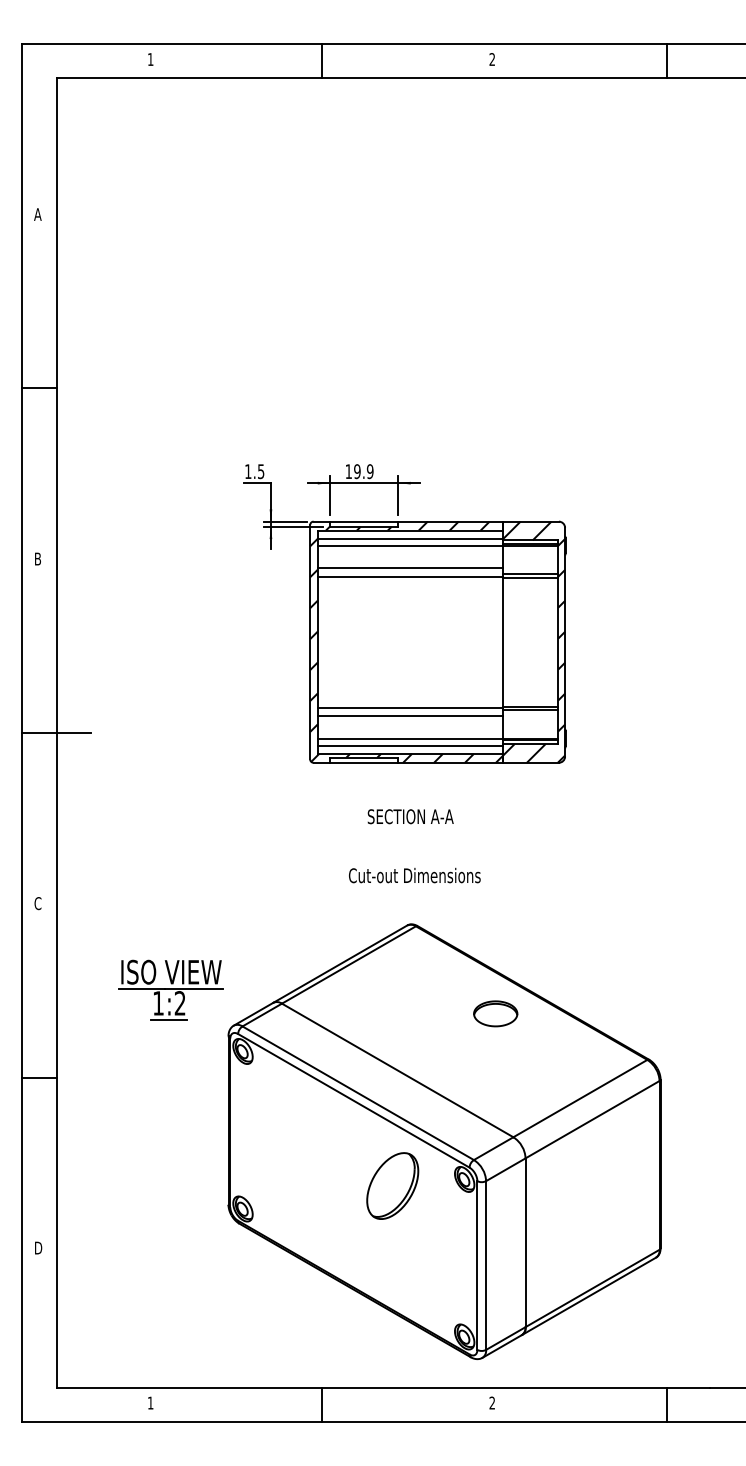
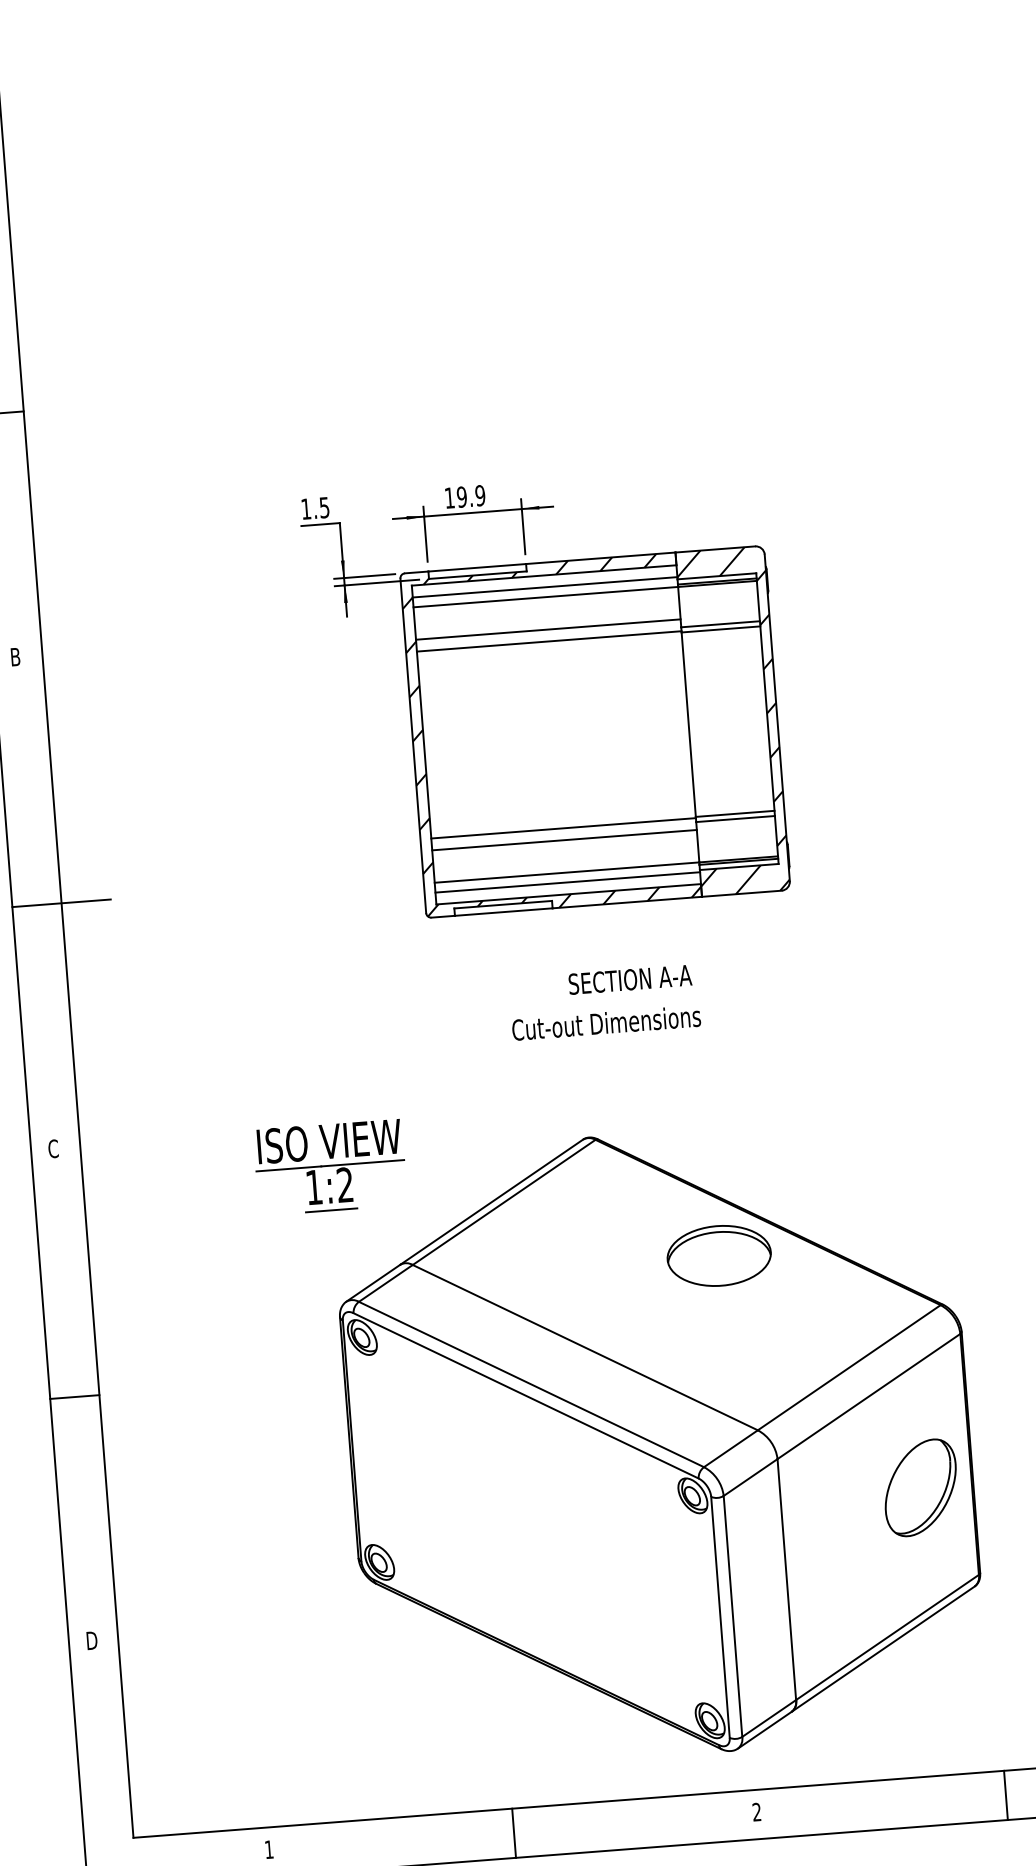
text: (410, 816) -> (629, 979), moved
text: (414, 875) -> (606, 1022), moved
part: (170, 989) -> (329, 1166), moved
part: (495, 1013) -> (718, 1255), size x1.67
part: (392, 1185) -> (920, 1487), moved

